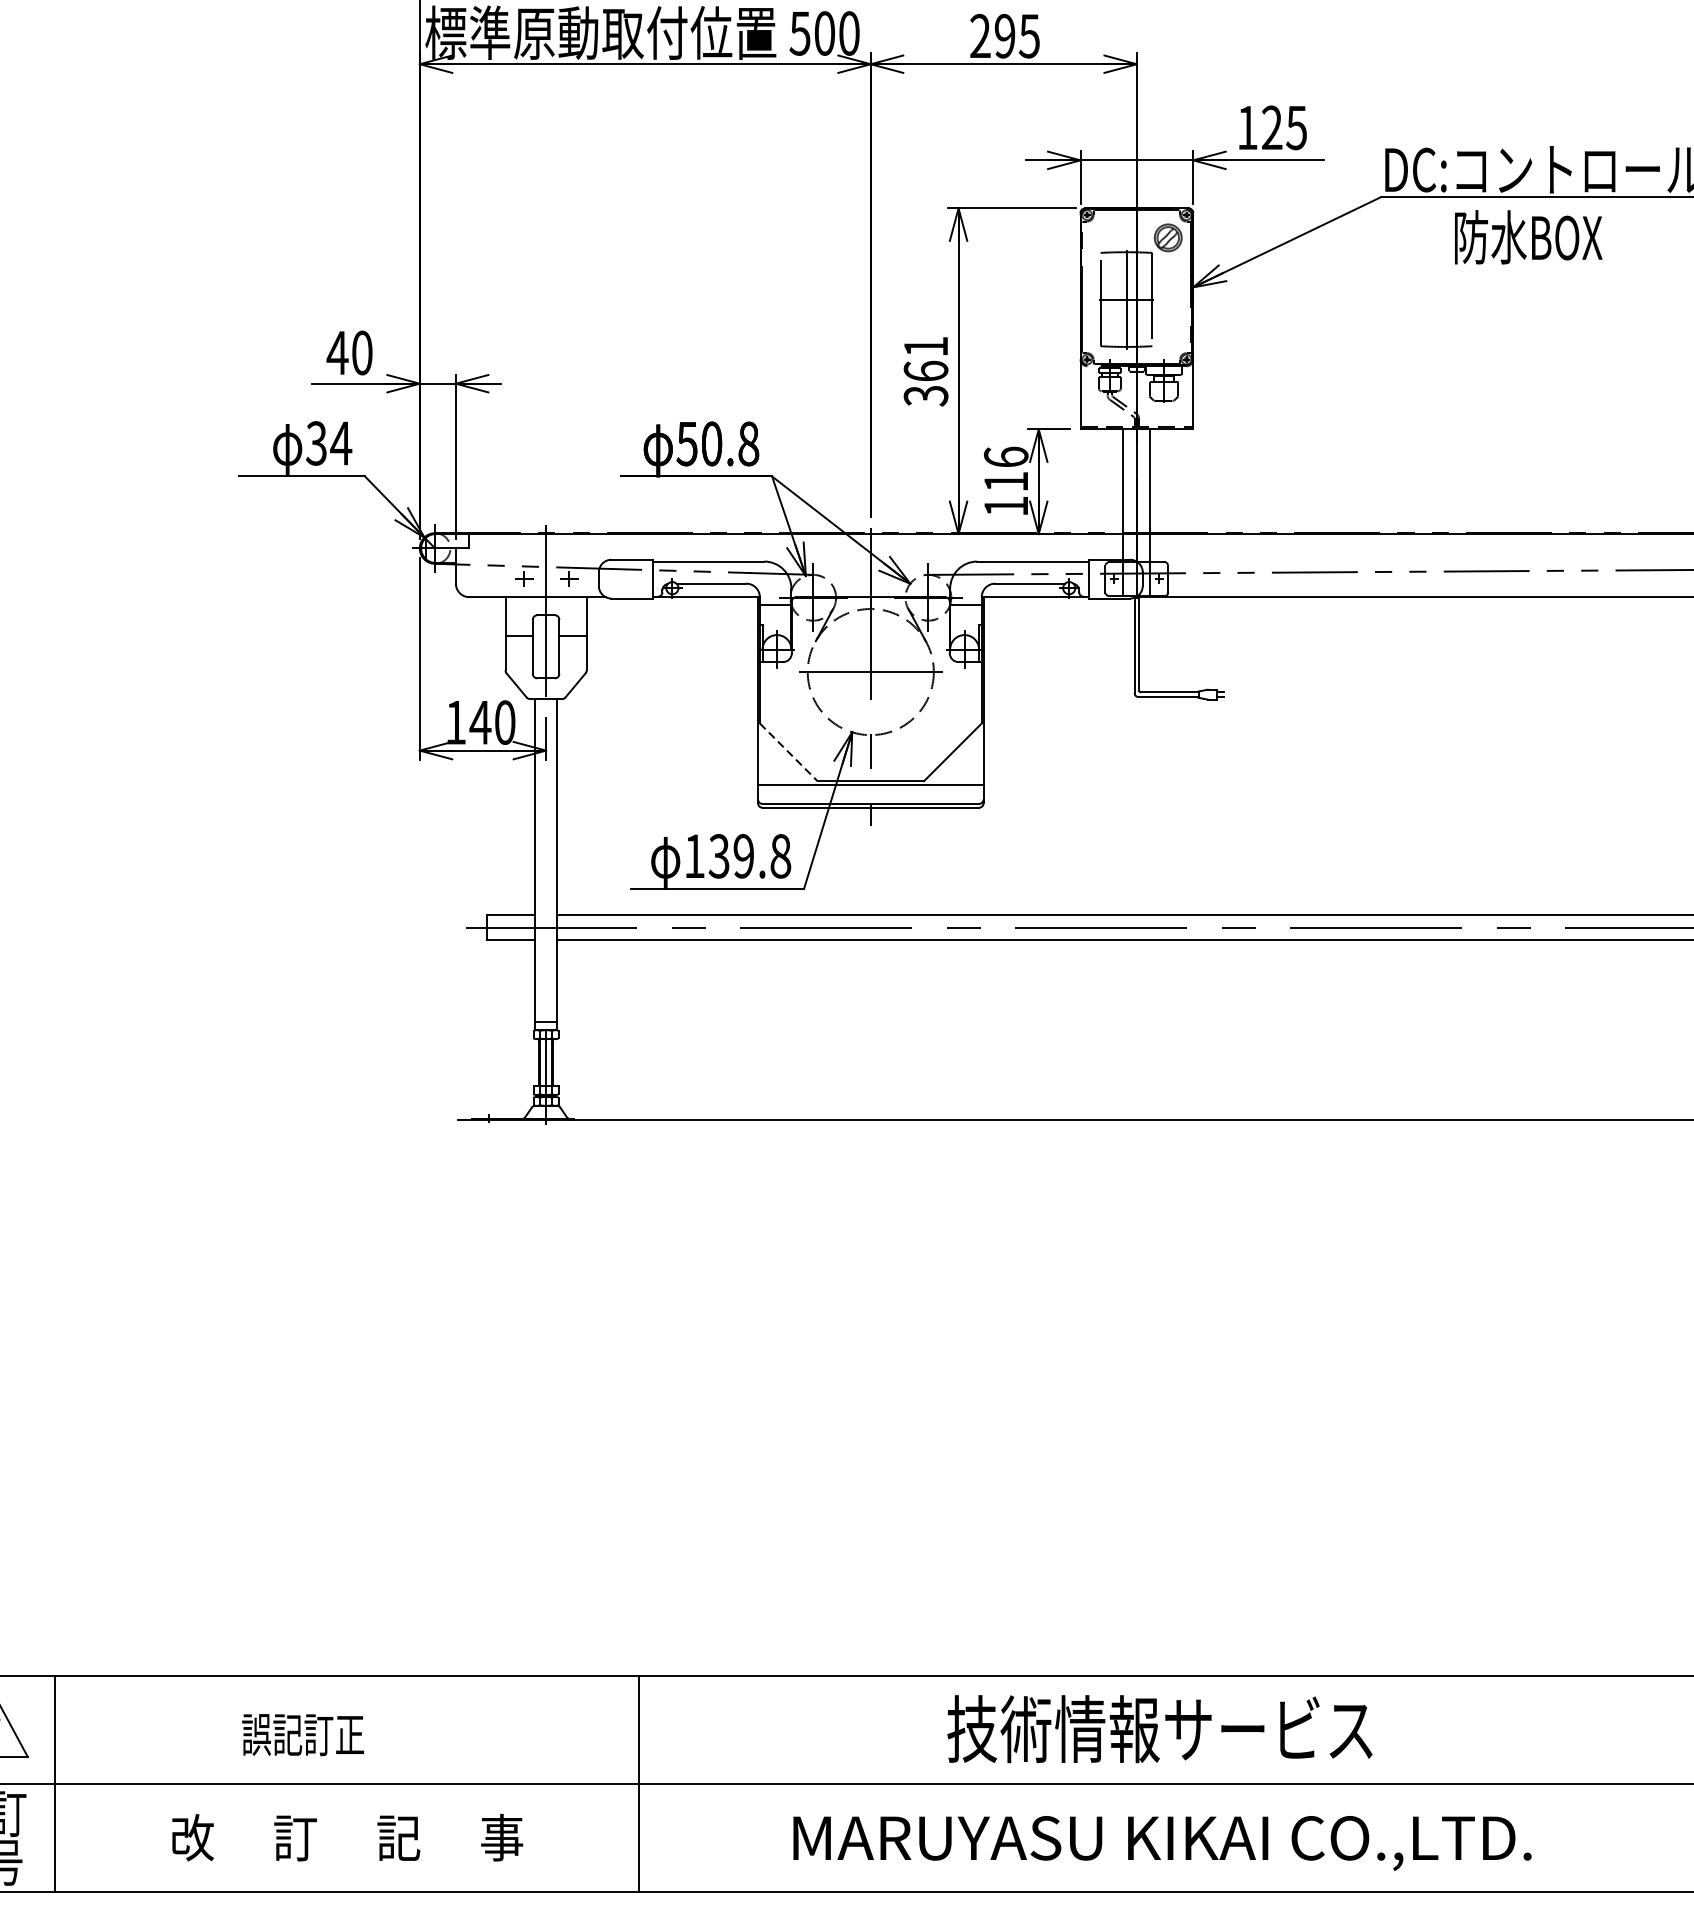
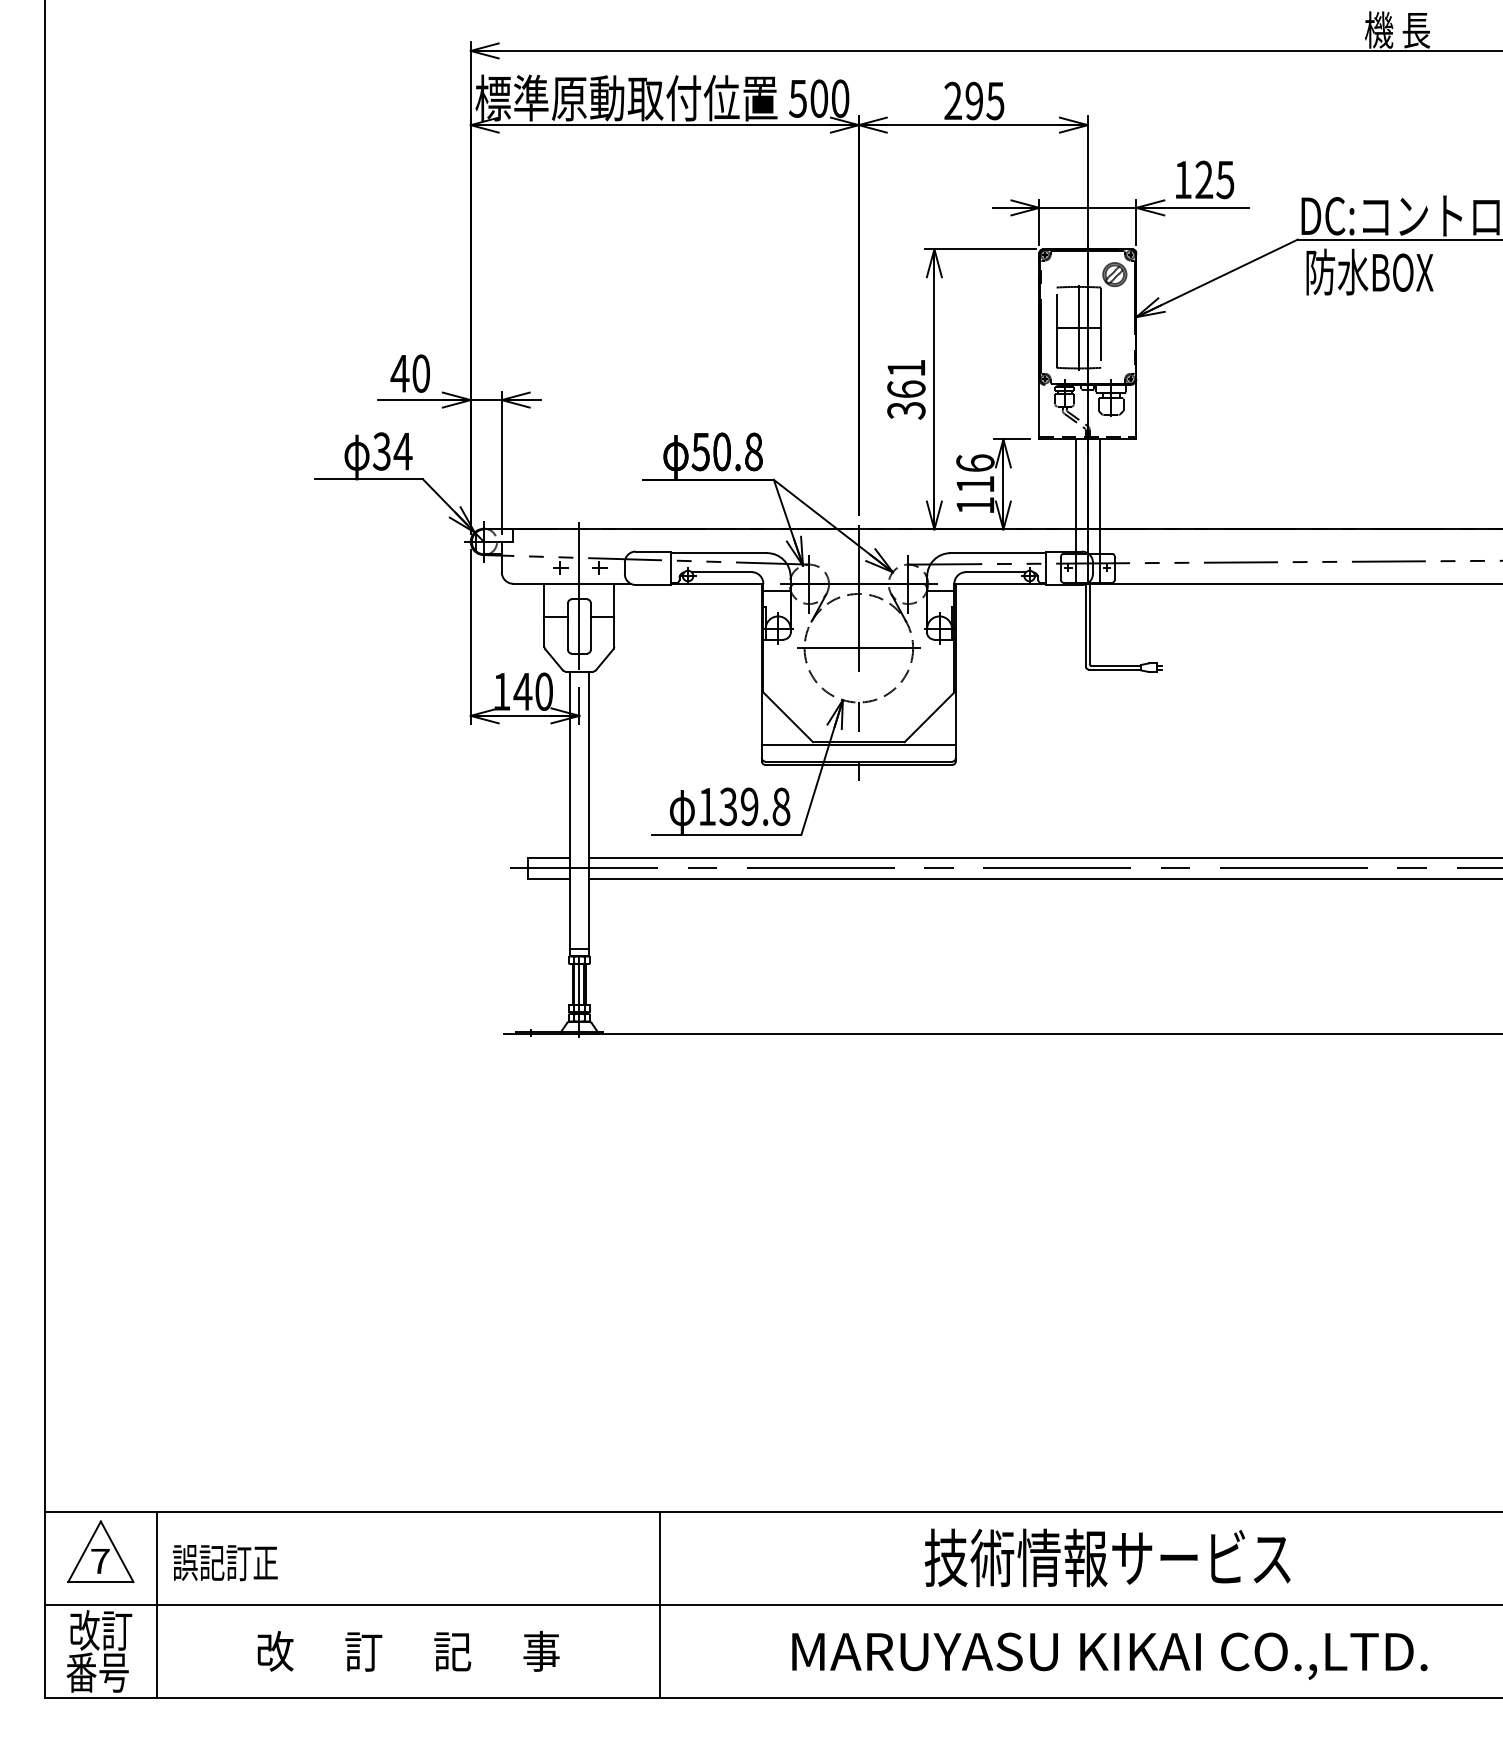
text: (1528, 236) -> (1369, 271), moved
line: (789, 752) -> (788, 717), dashed -> solid
text: (302, 1735) -> (224, 1563), moved

